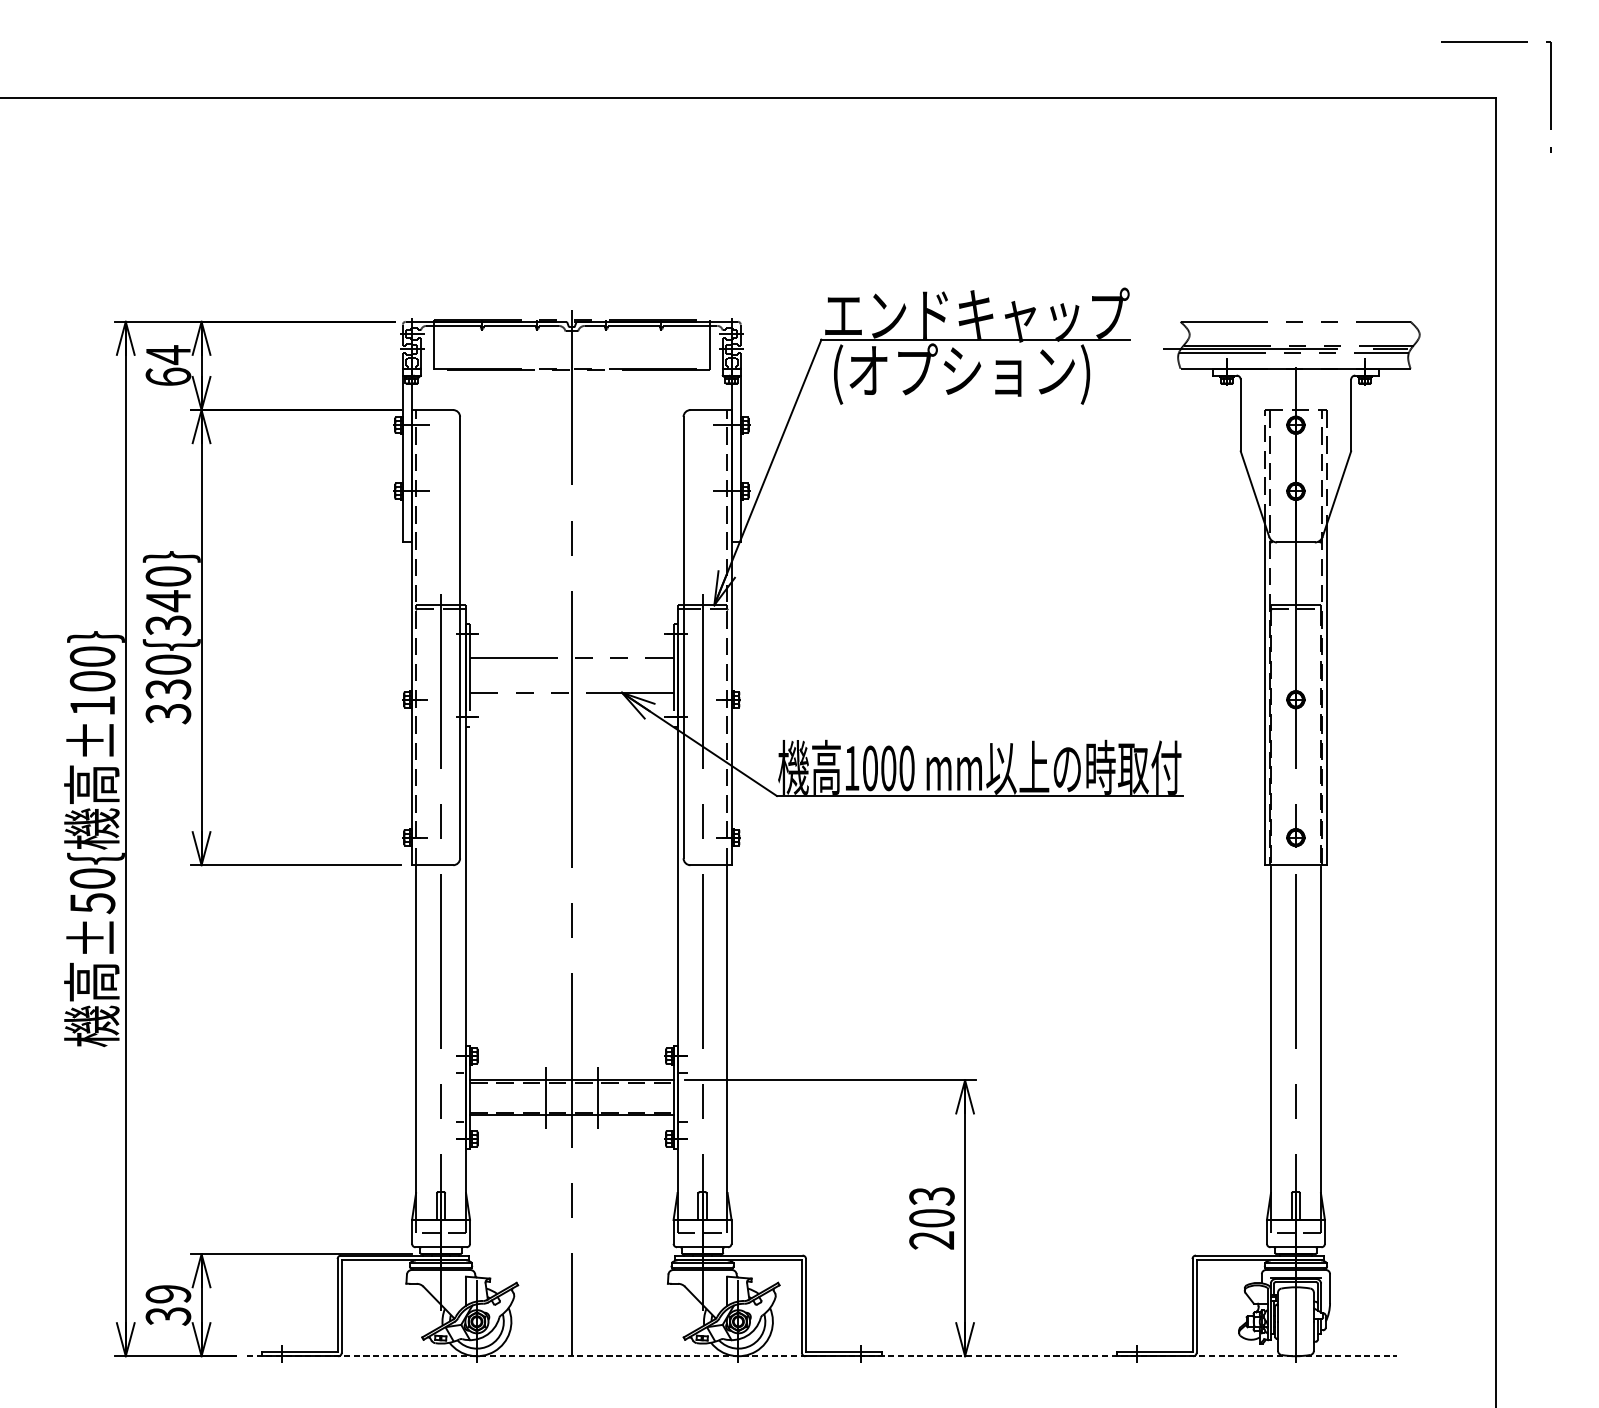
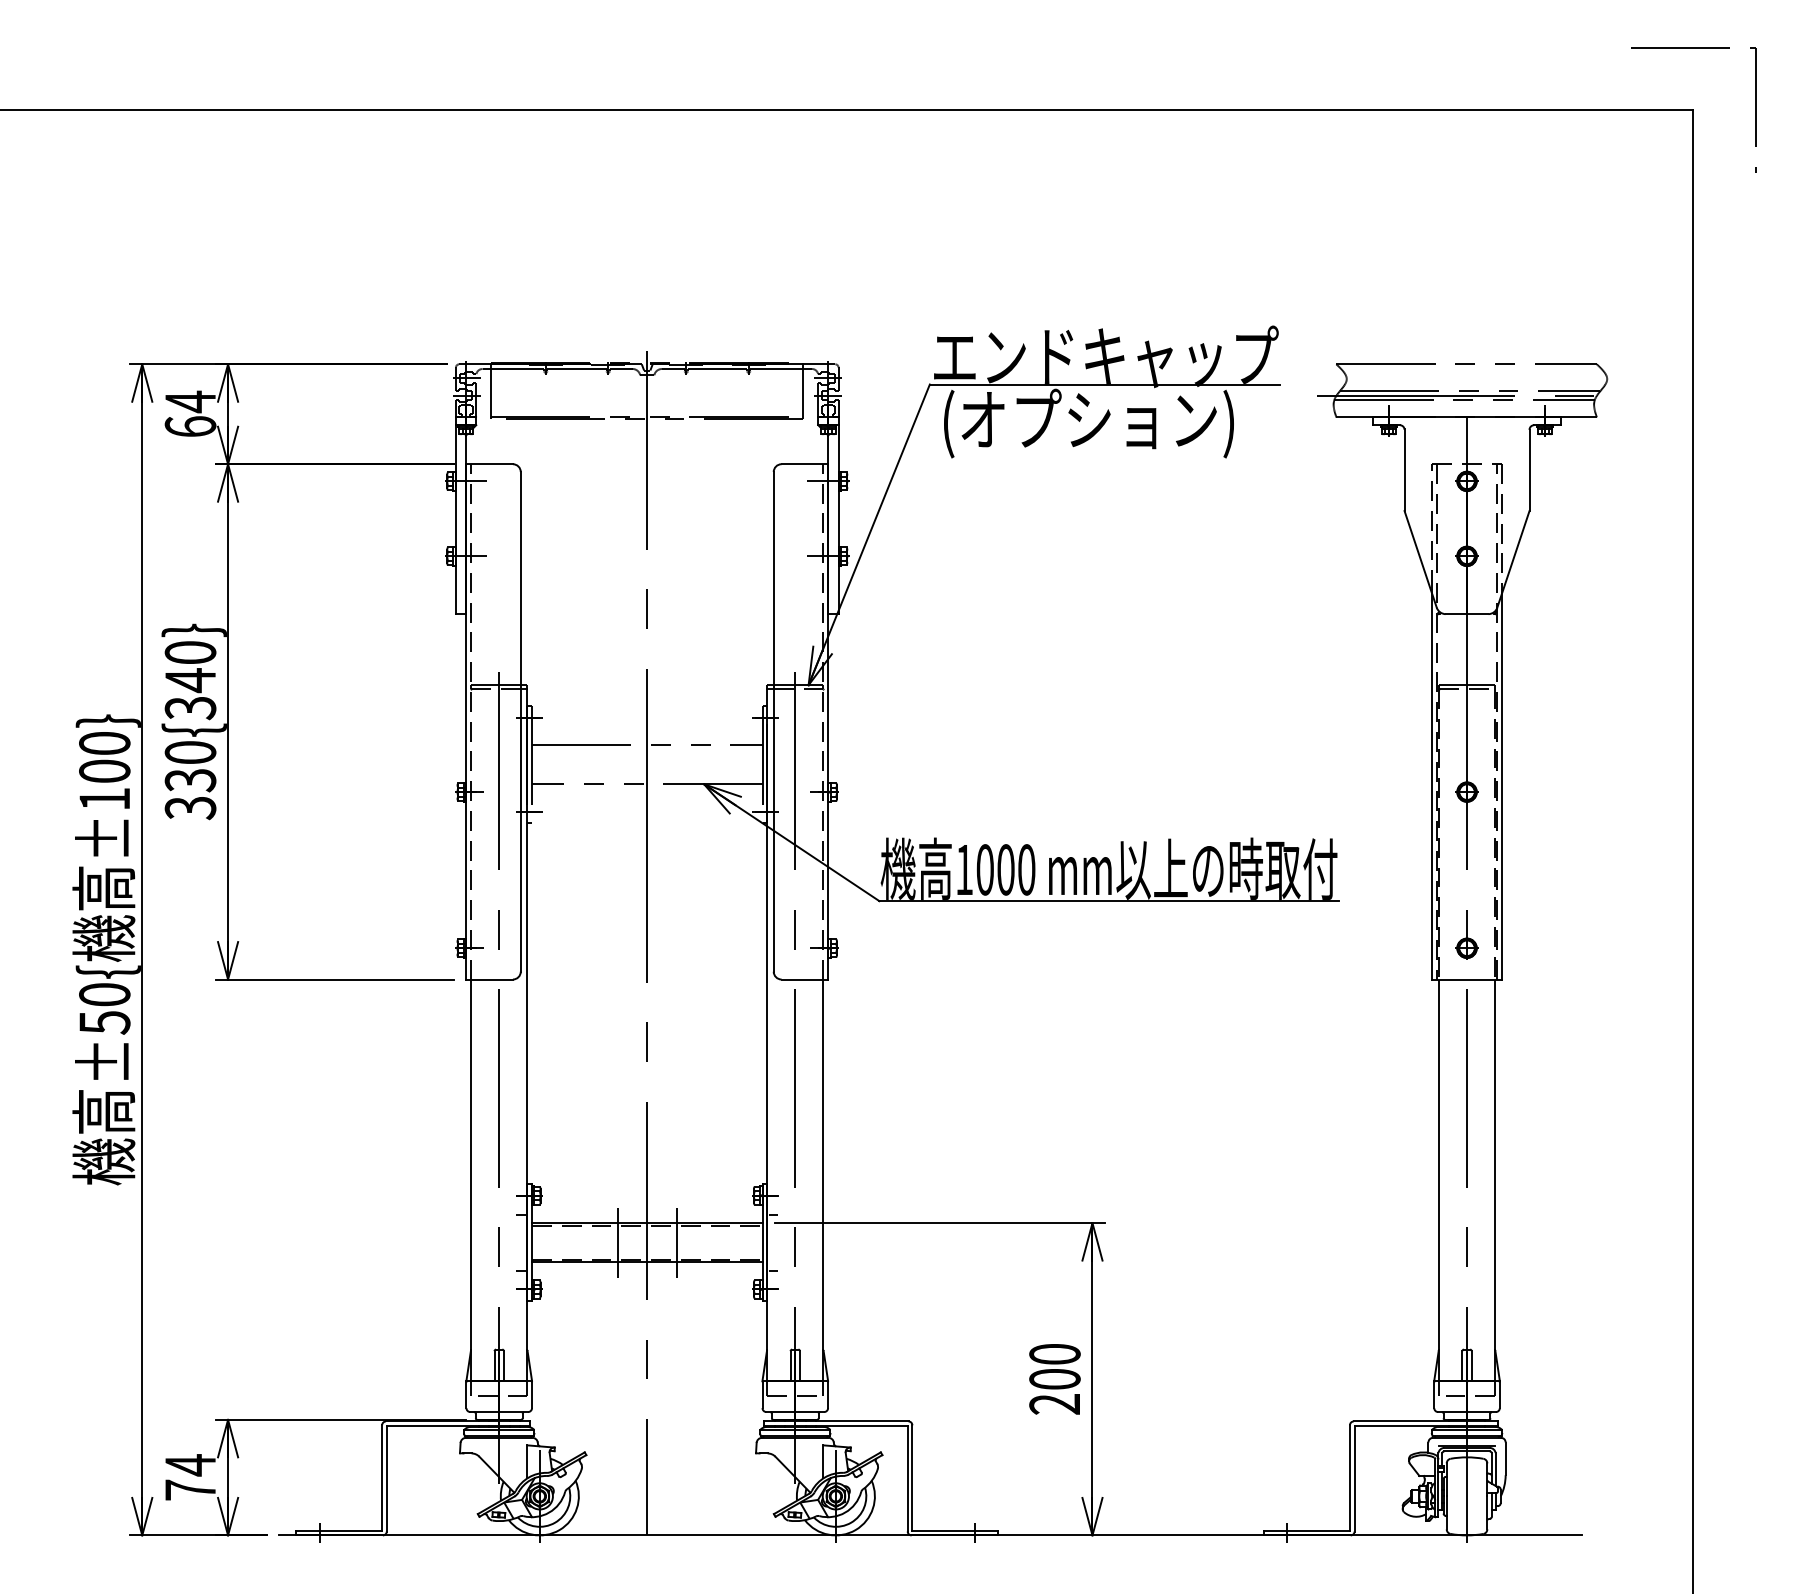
text: (931, 1196) -> (1054, 1354), 203 -> 200
text: (168, 1305) -> (190, 1477), 39 -> 74
line: (822, 1356) -> (931, 1535), dashed -> solid

